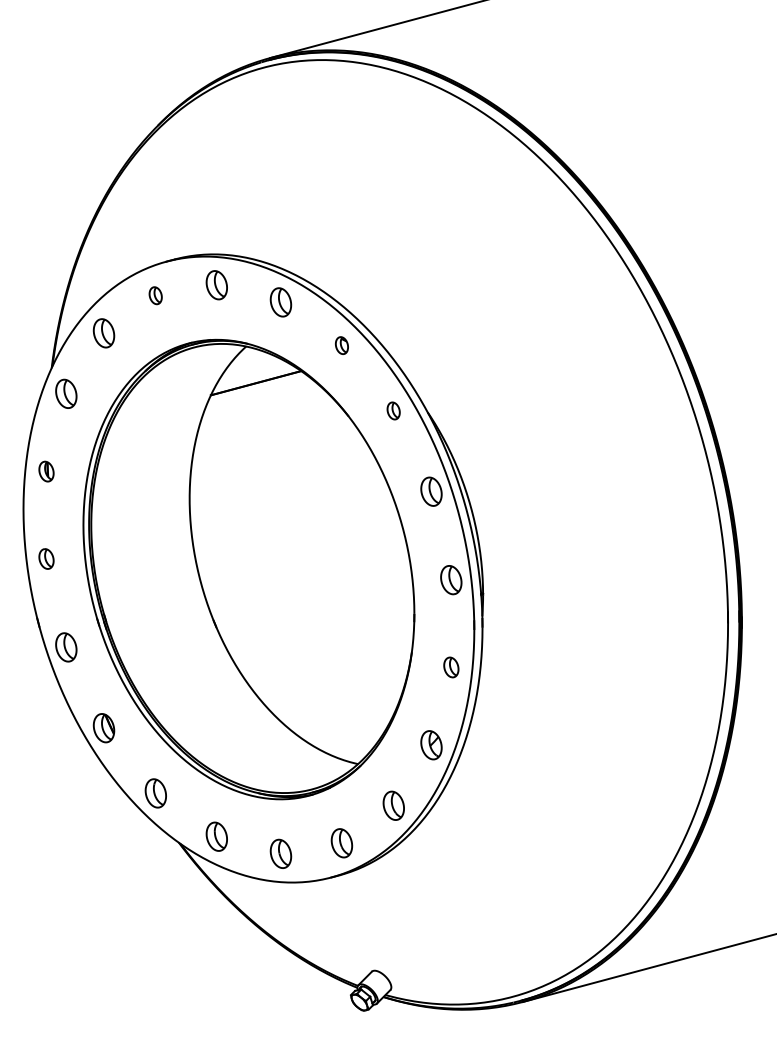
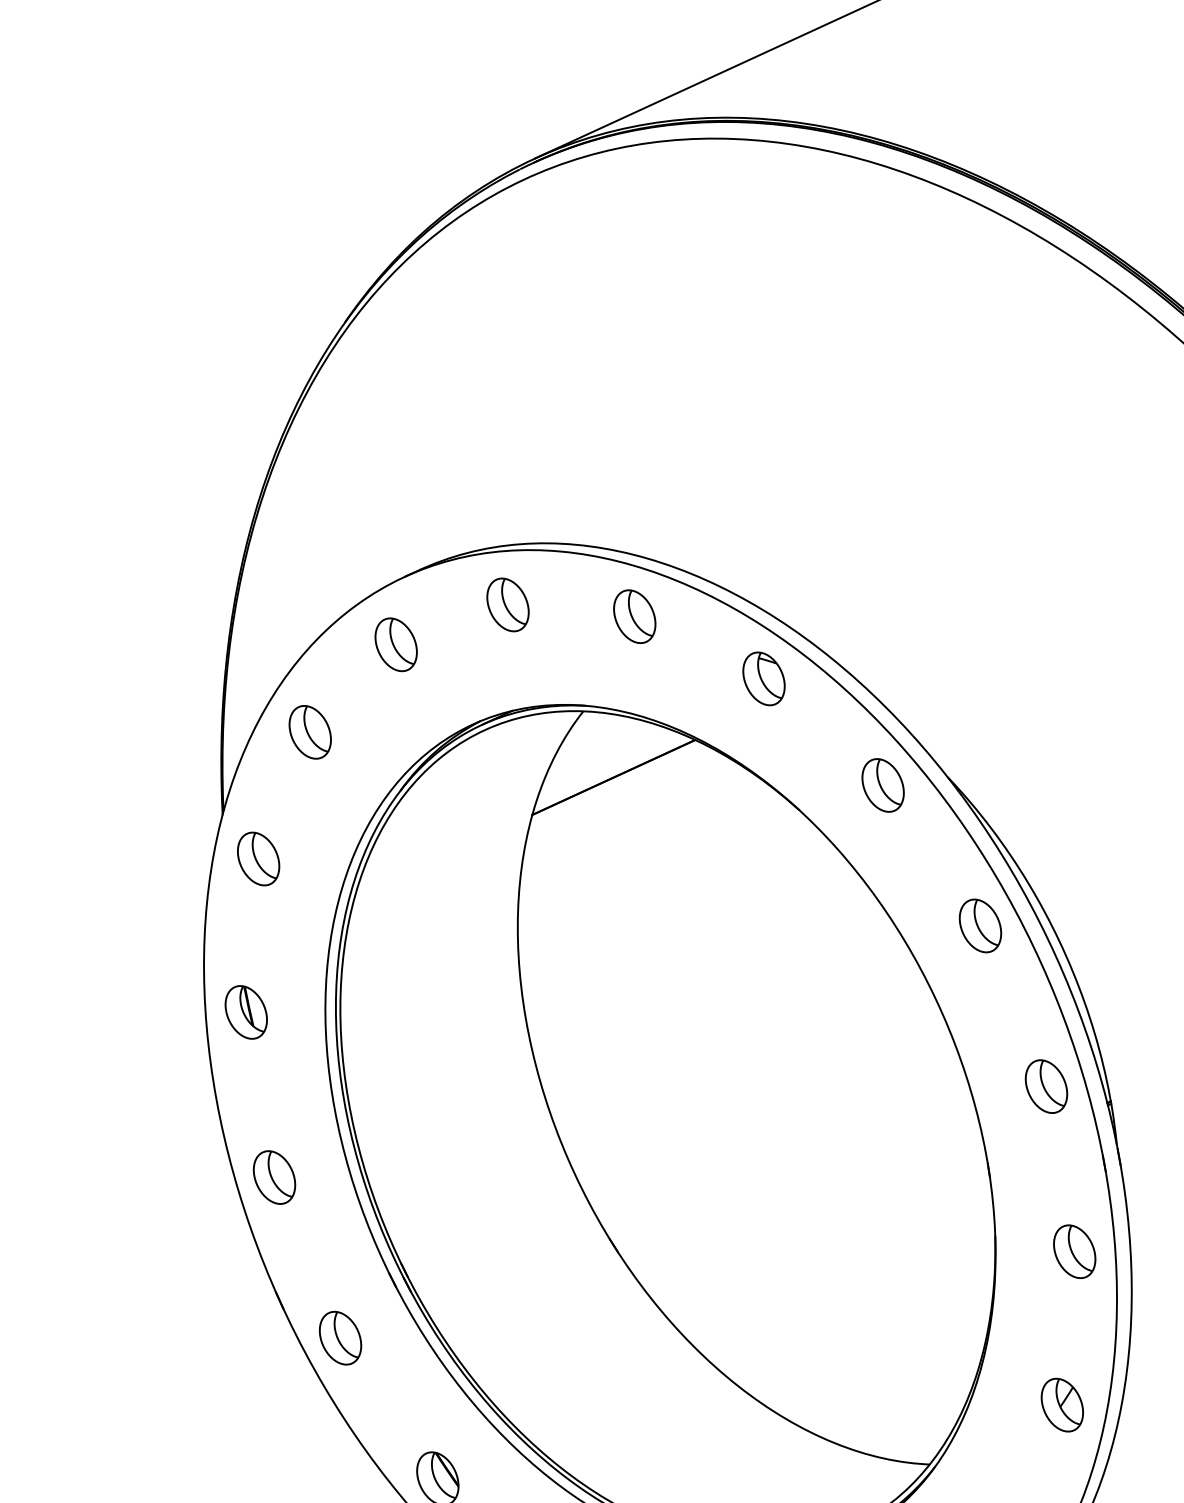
part: (155, 295) -> (395, 644), size x1.67
part: (341, 345) -> (763, 678), size x1.67
part: (393, 410) -> (882, 784), size x1.67
part: (46, 471) -> (246, 1012), size x1.43
part: (46, 558) -> (274, 1176), size x1.43
part: (451, 667) -> (1075, 1251), size x1.43

